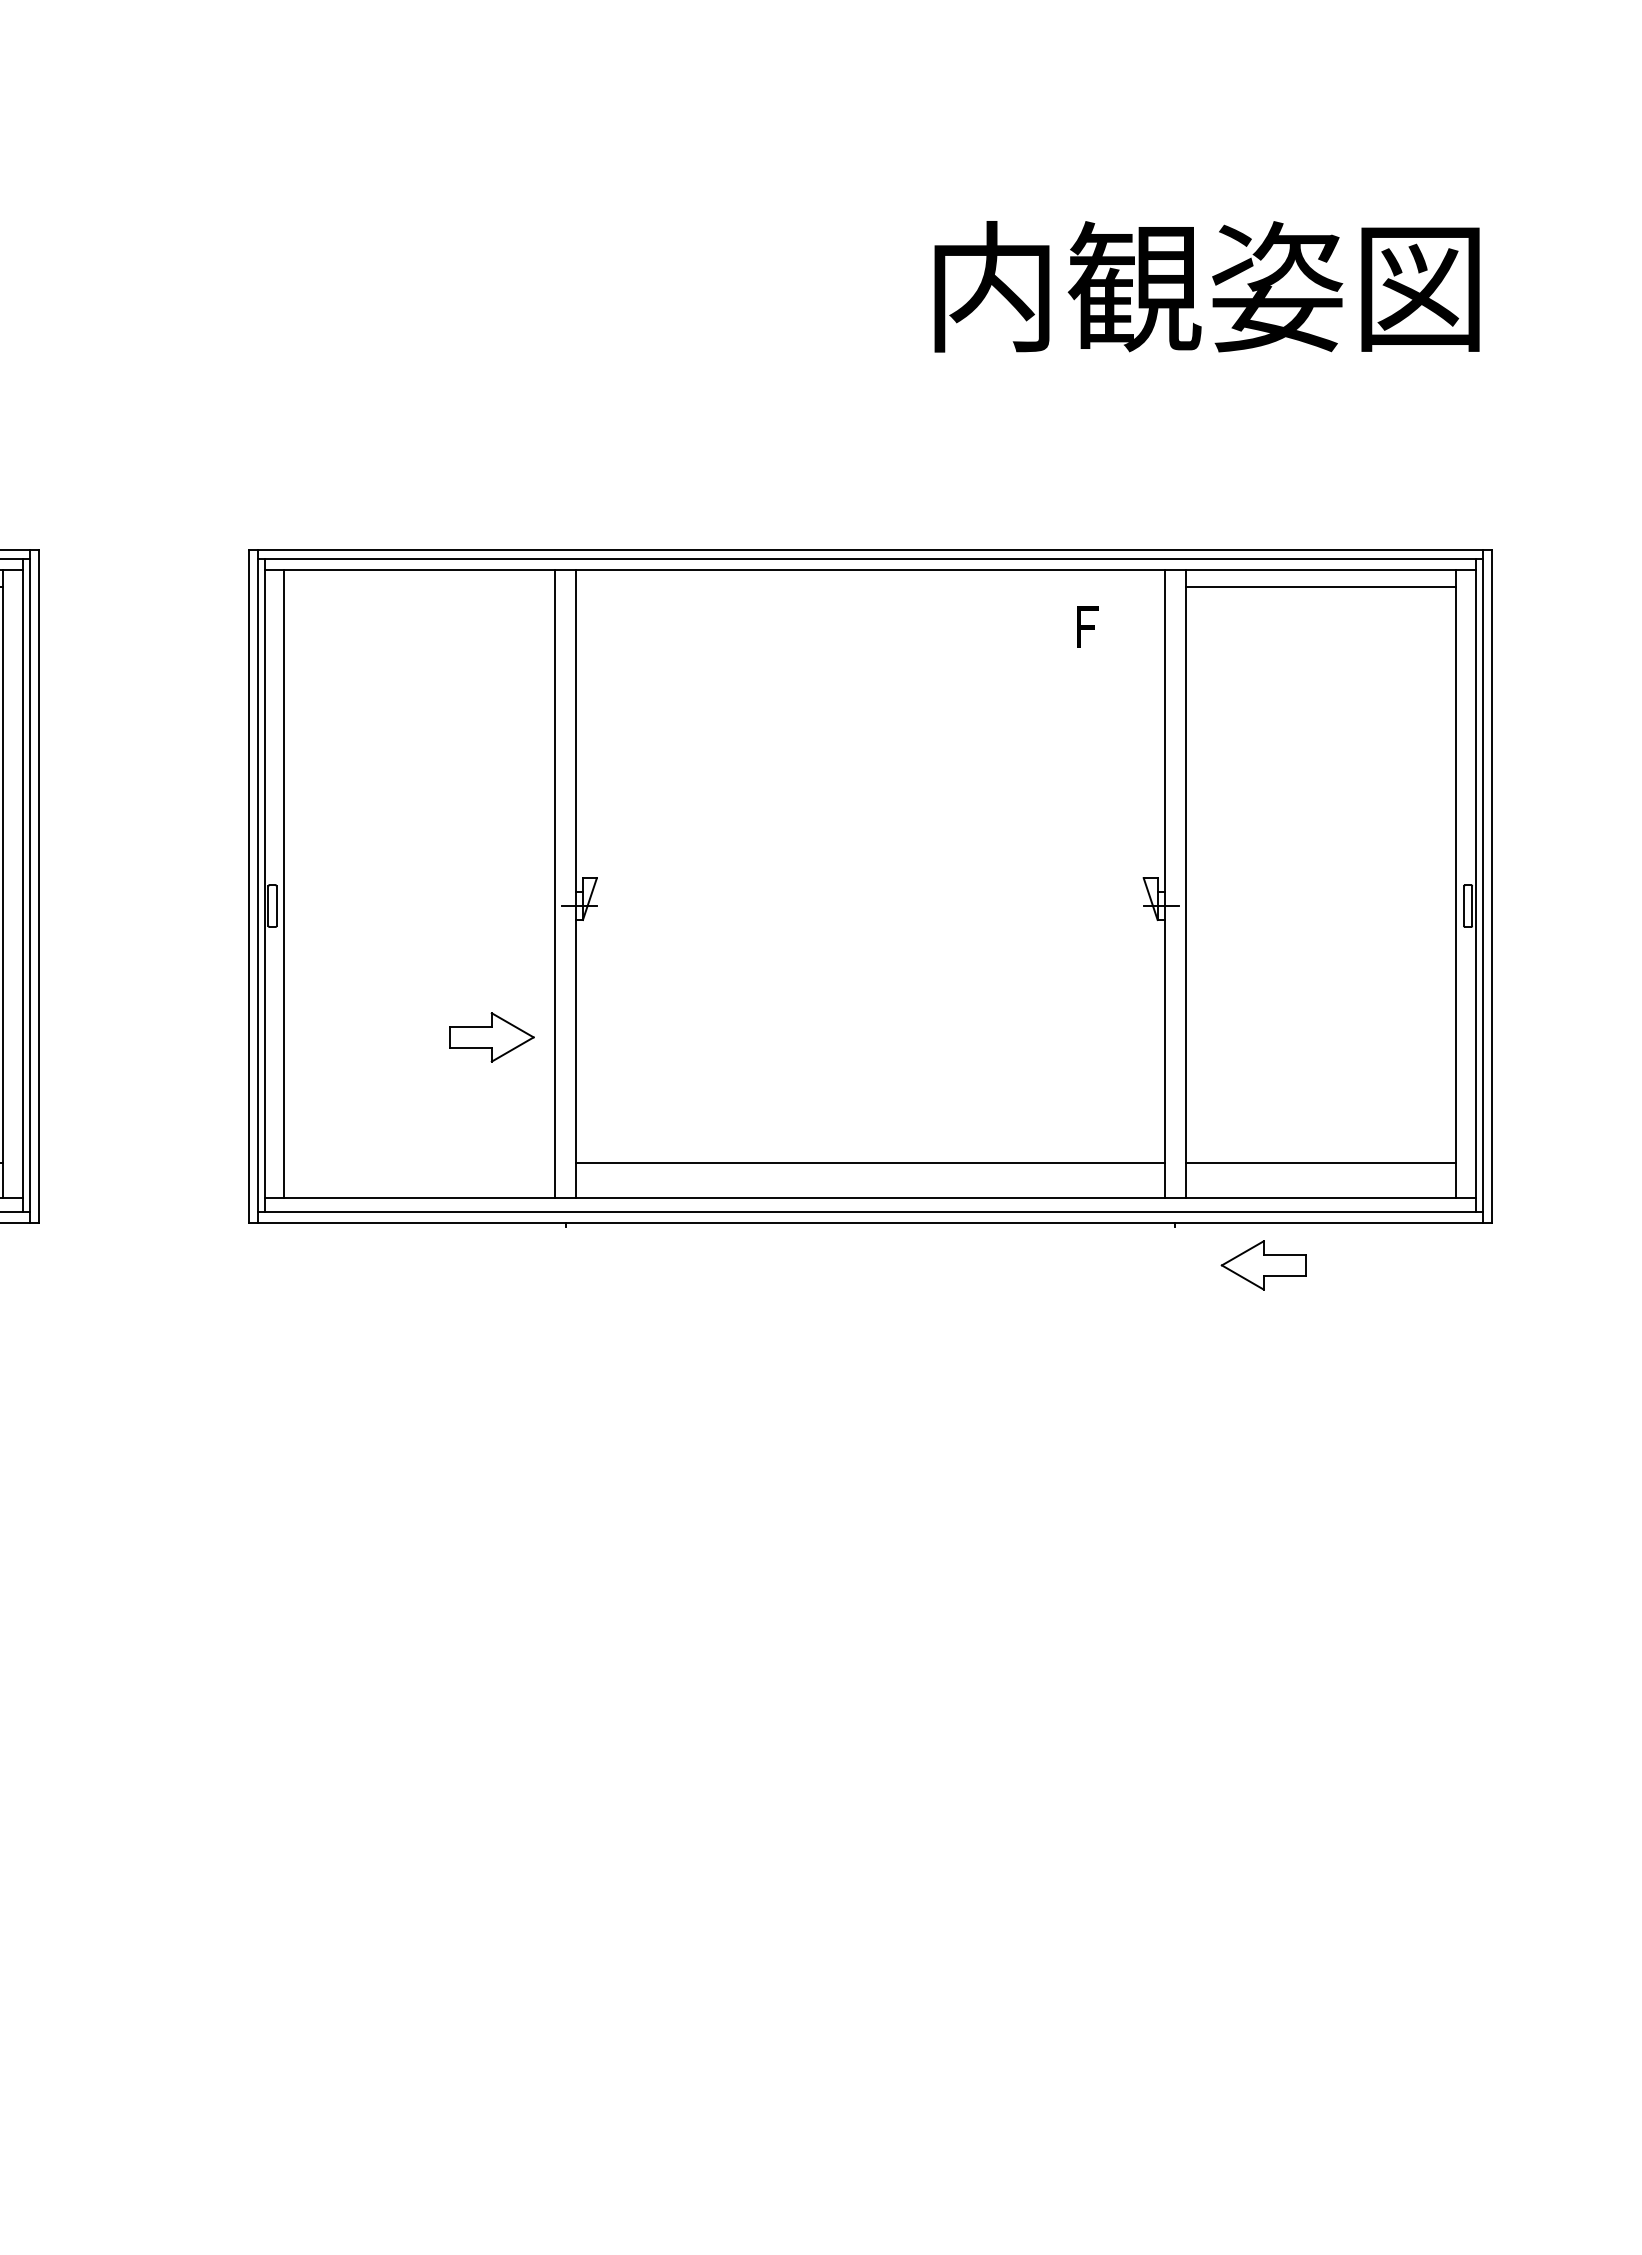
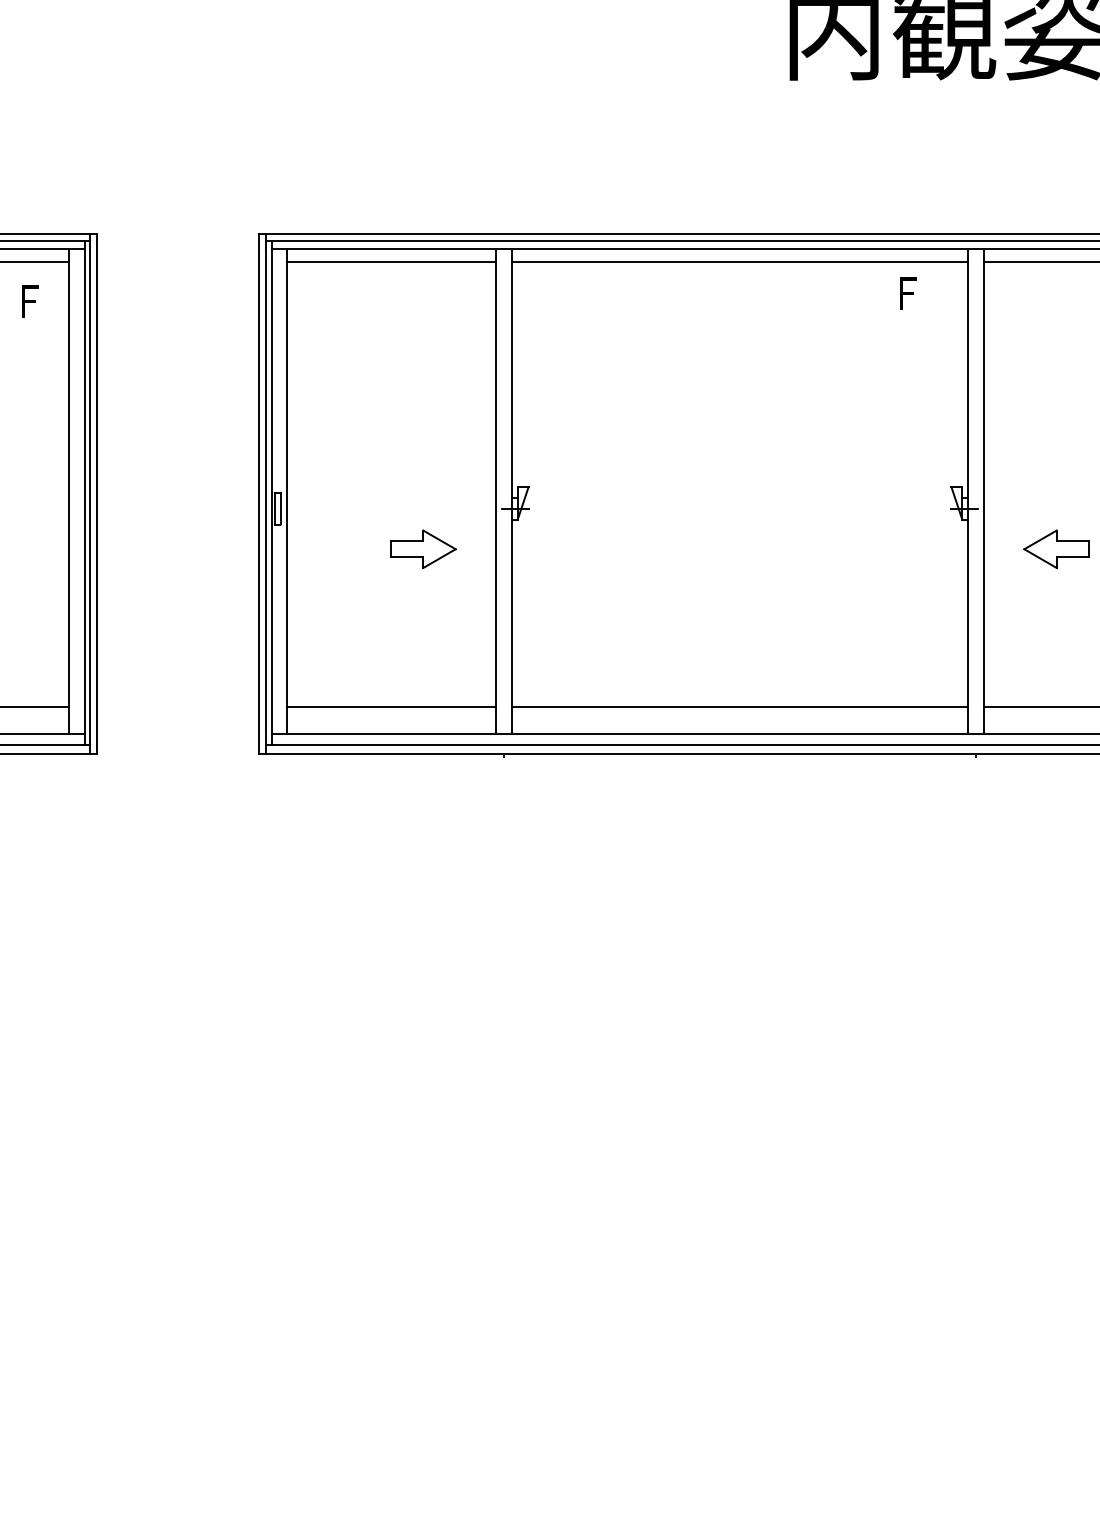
line: (419, 586) -> (391, 261), added
line: (869, 586) -> (739, 261), added
part: (491, 1037) -> (423, 549), moved
line: (419, 1162) -> (391, 707), added
part: (1263, 1265) -> (1056, 549), moved

